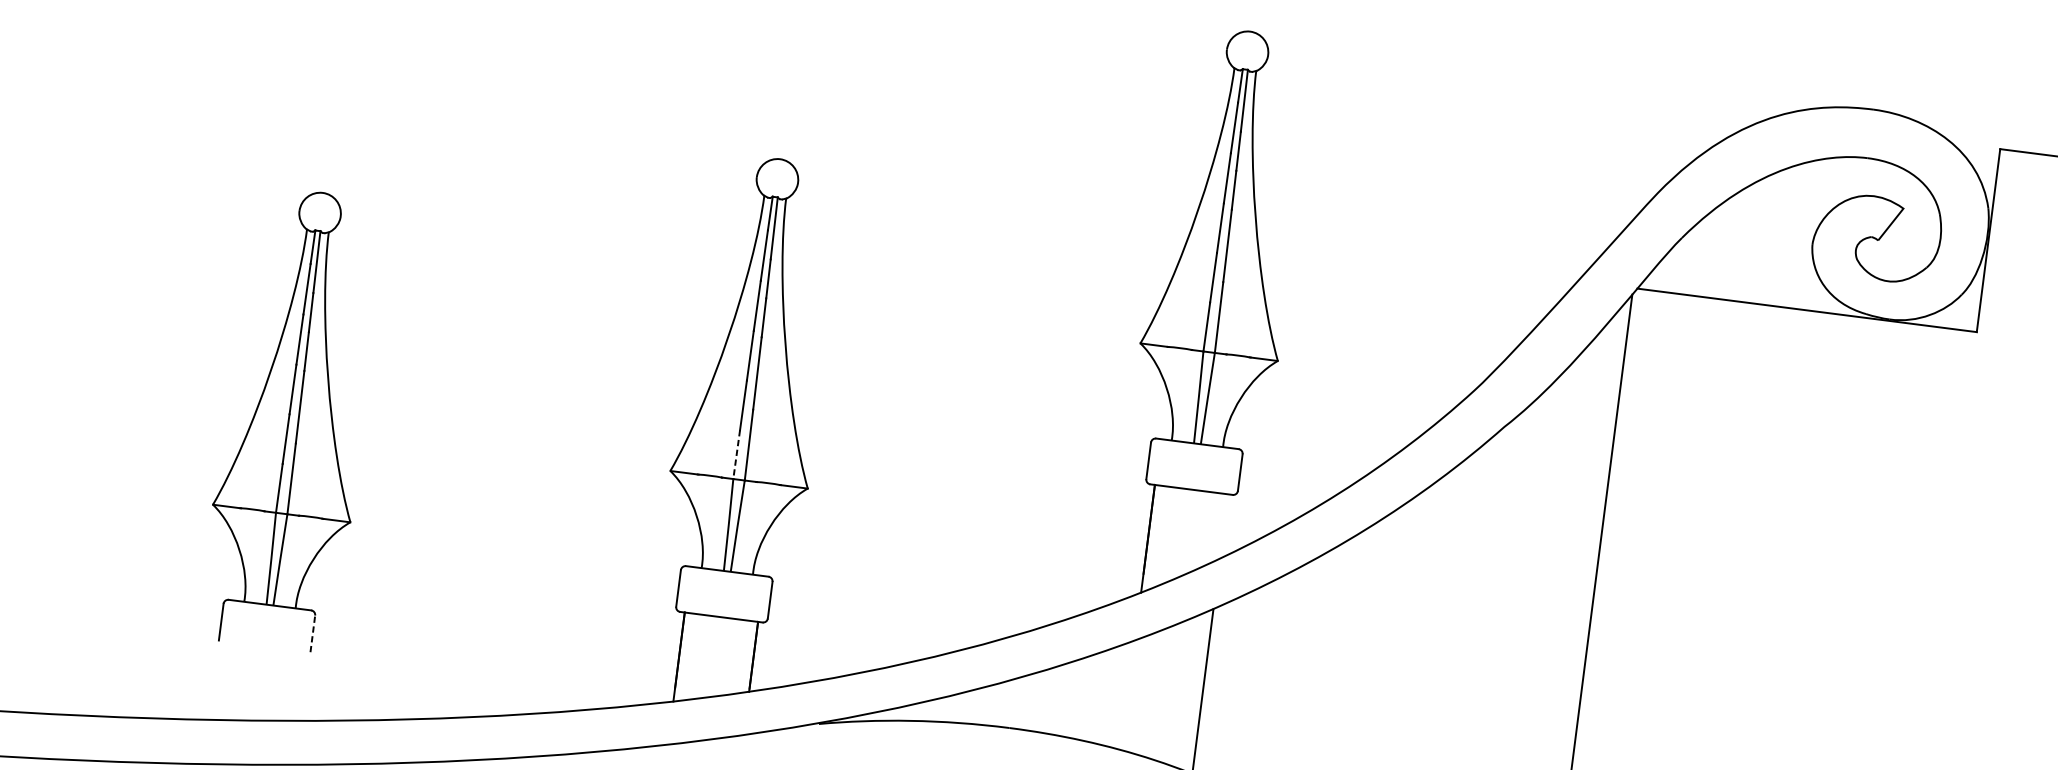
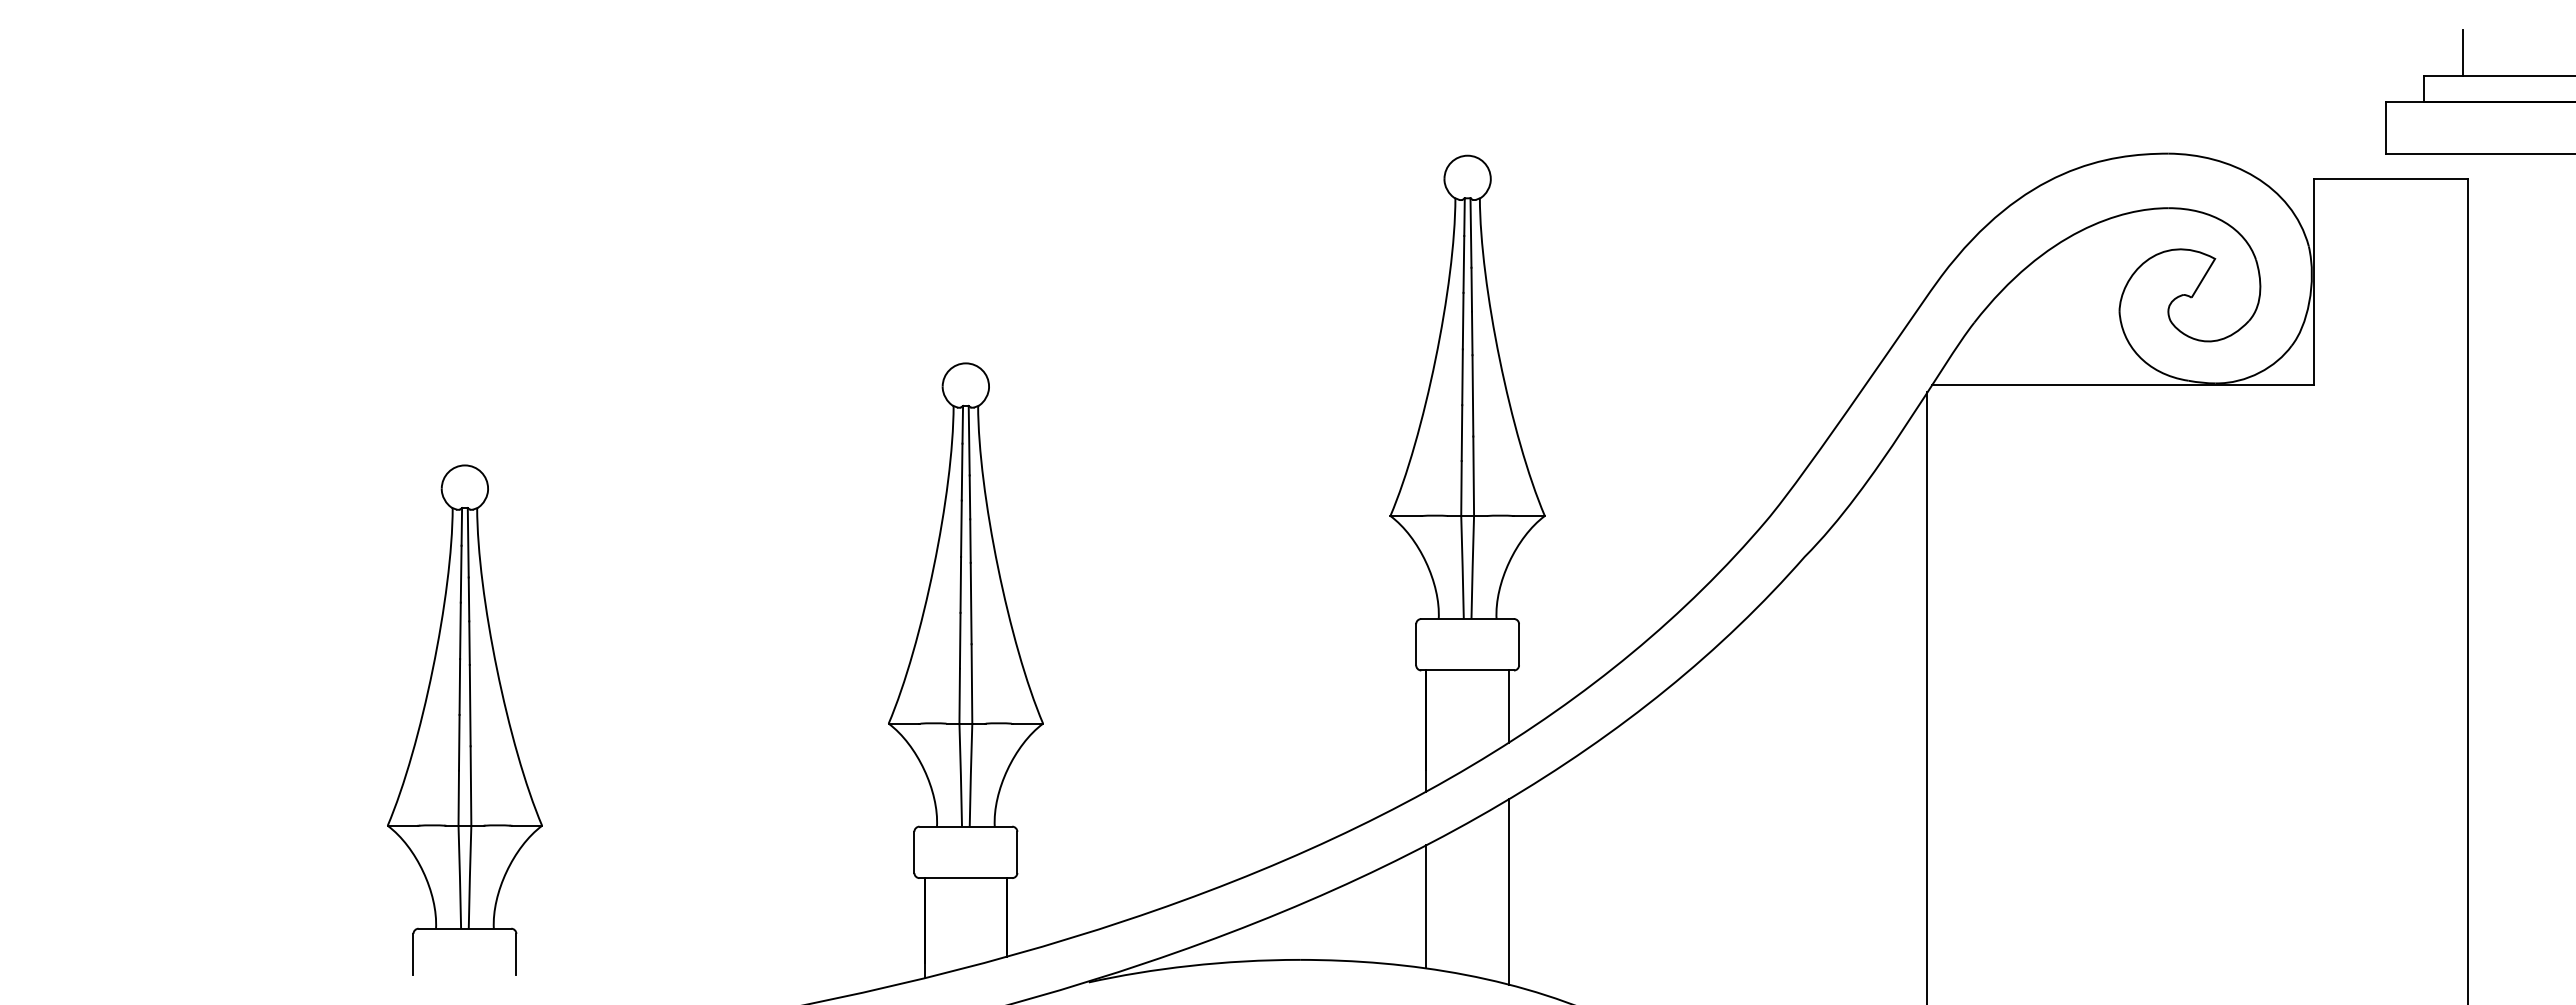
line: (736, 454) -> (959, 696), dashed -> solid
line: (1223, 526) -> (1508, 706), added
line: (312, 633) -> (516, 954), dashed -> solid
line: (1128, 694) -> (1426, 906), added

